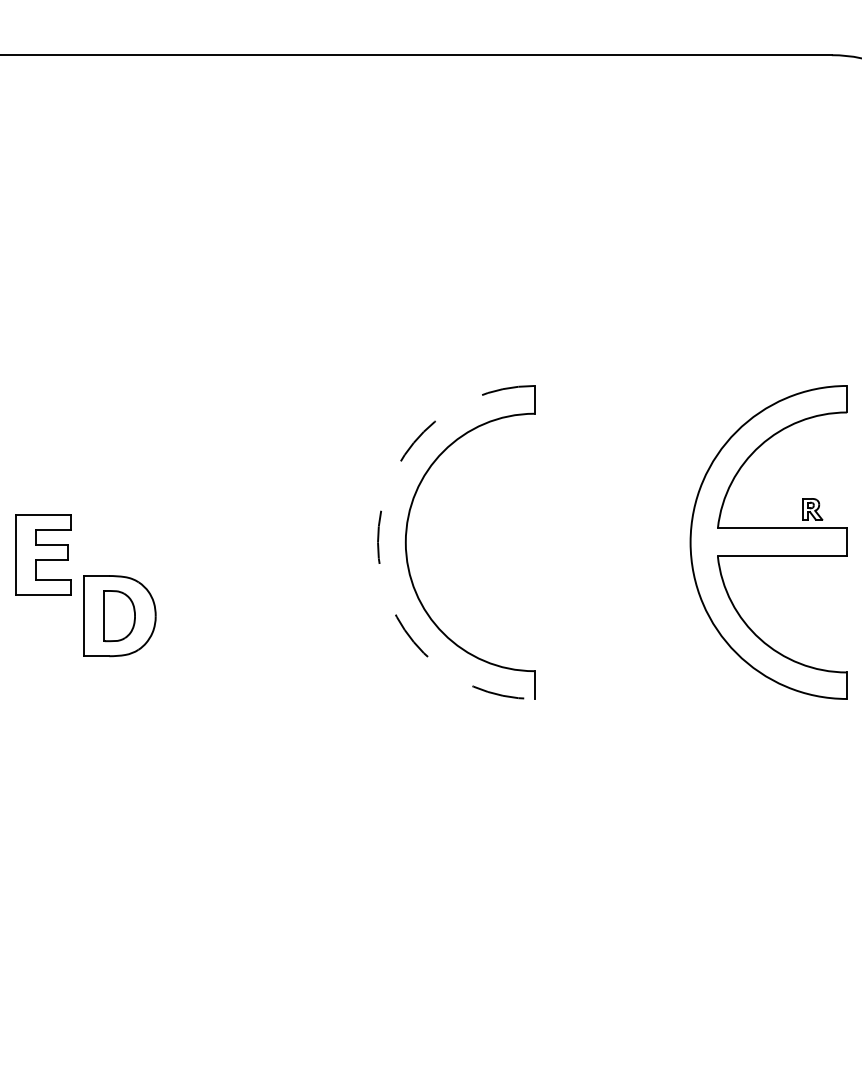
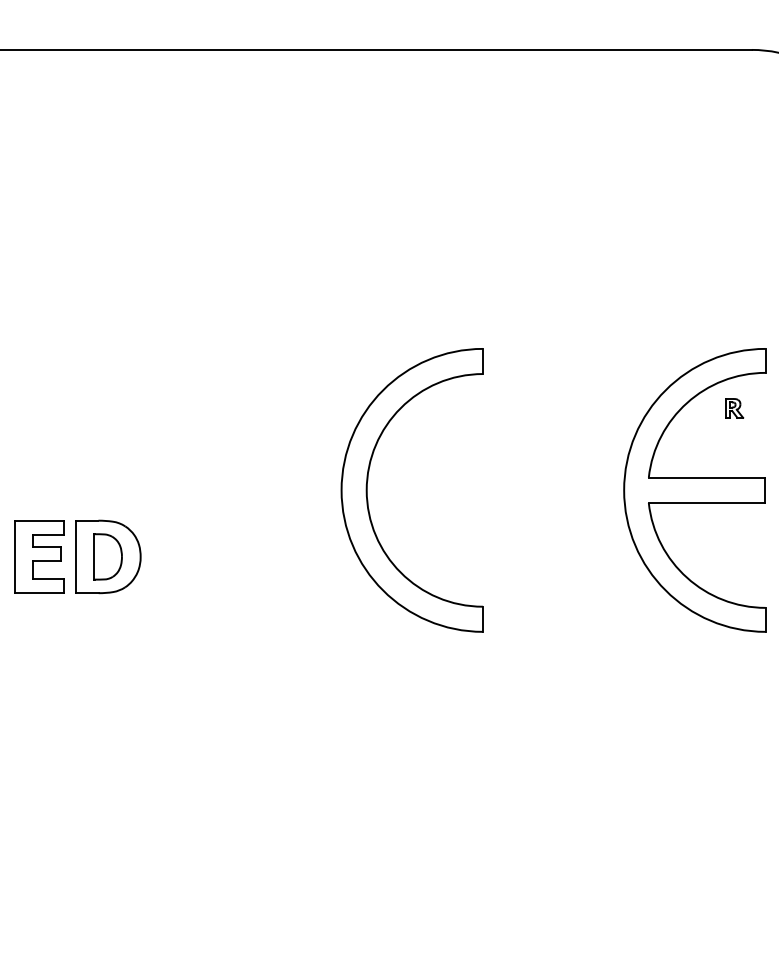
part: (812, 509) -> (734, 408), moved
arc: (377, 542) -> (341, 490), dashed -> solid
part: (43, 554) -> (39, 556), moved

